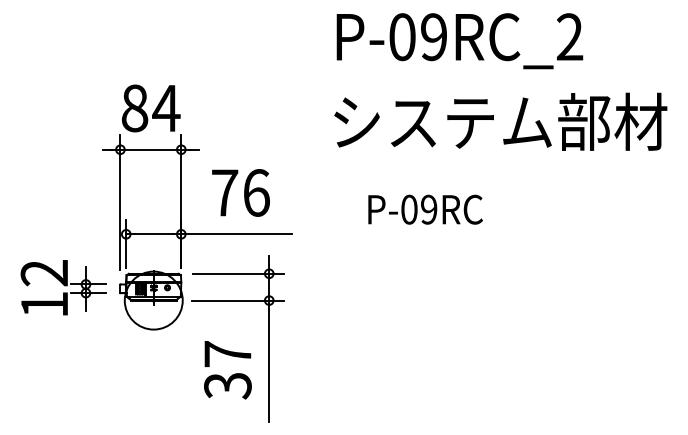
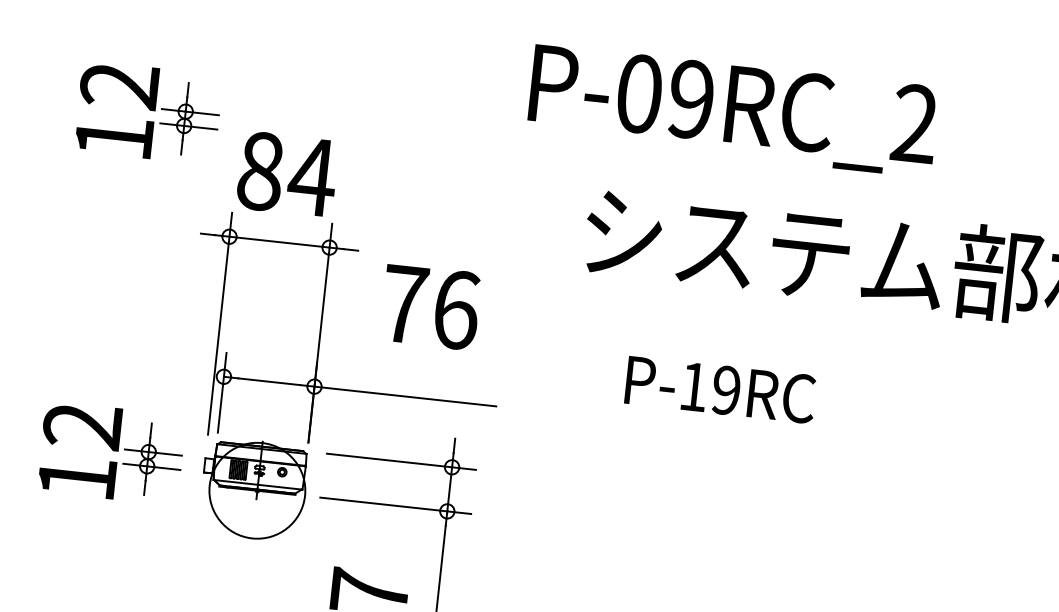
text: (459, 41) -> (732, 111), moved
part: (63, 80) -> (148, 112), added
text: (240, 192) -> (430, 306), moved
text: (409, 209) -> (694, 386), P-09RC -> P-19RC

